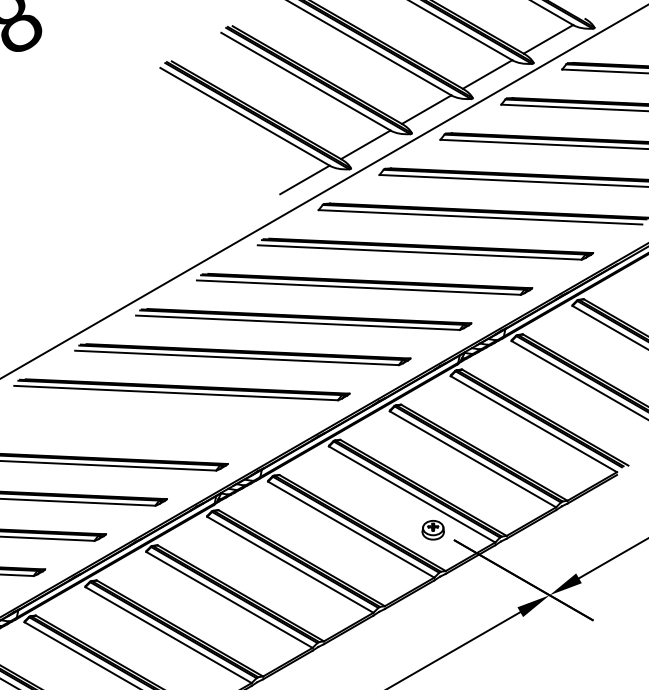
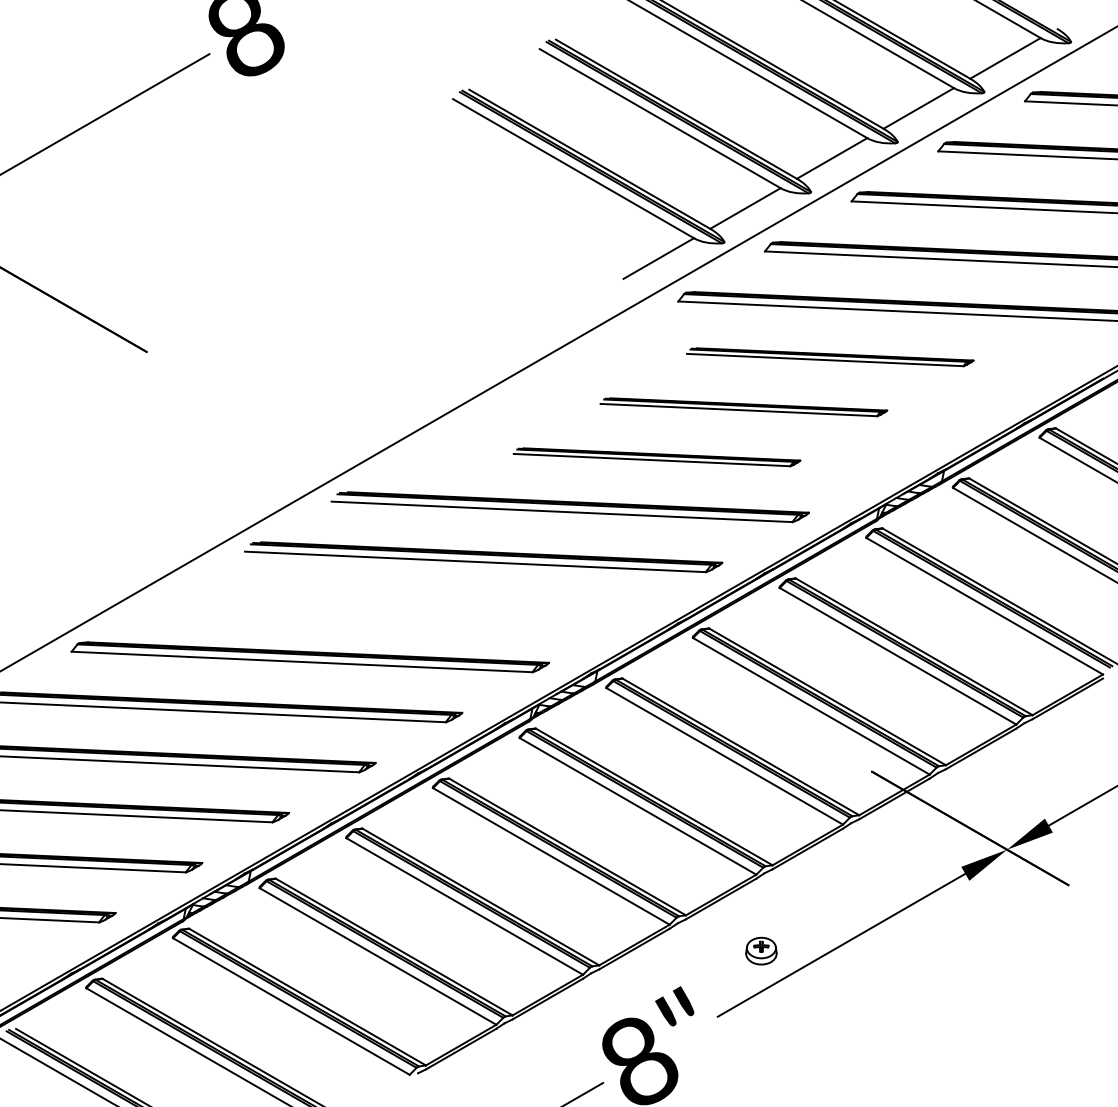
part: (424, 249) -> (829, 357), size x0.6
part: (364, 284) -> (743, 407), size x0.6
part: (303, 319) -> (656, 457), size x0.6
part: (433, 529) -> (761, 950), moved

